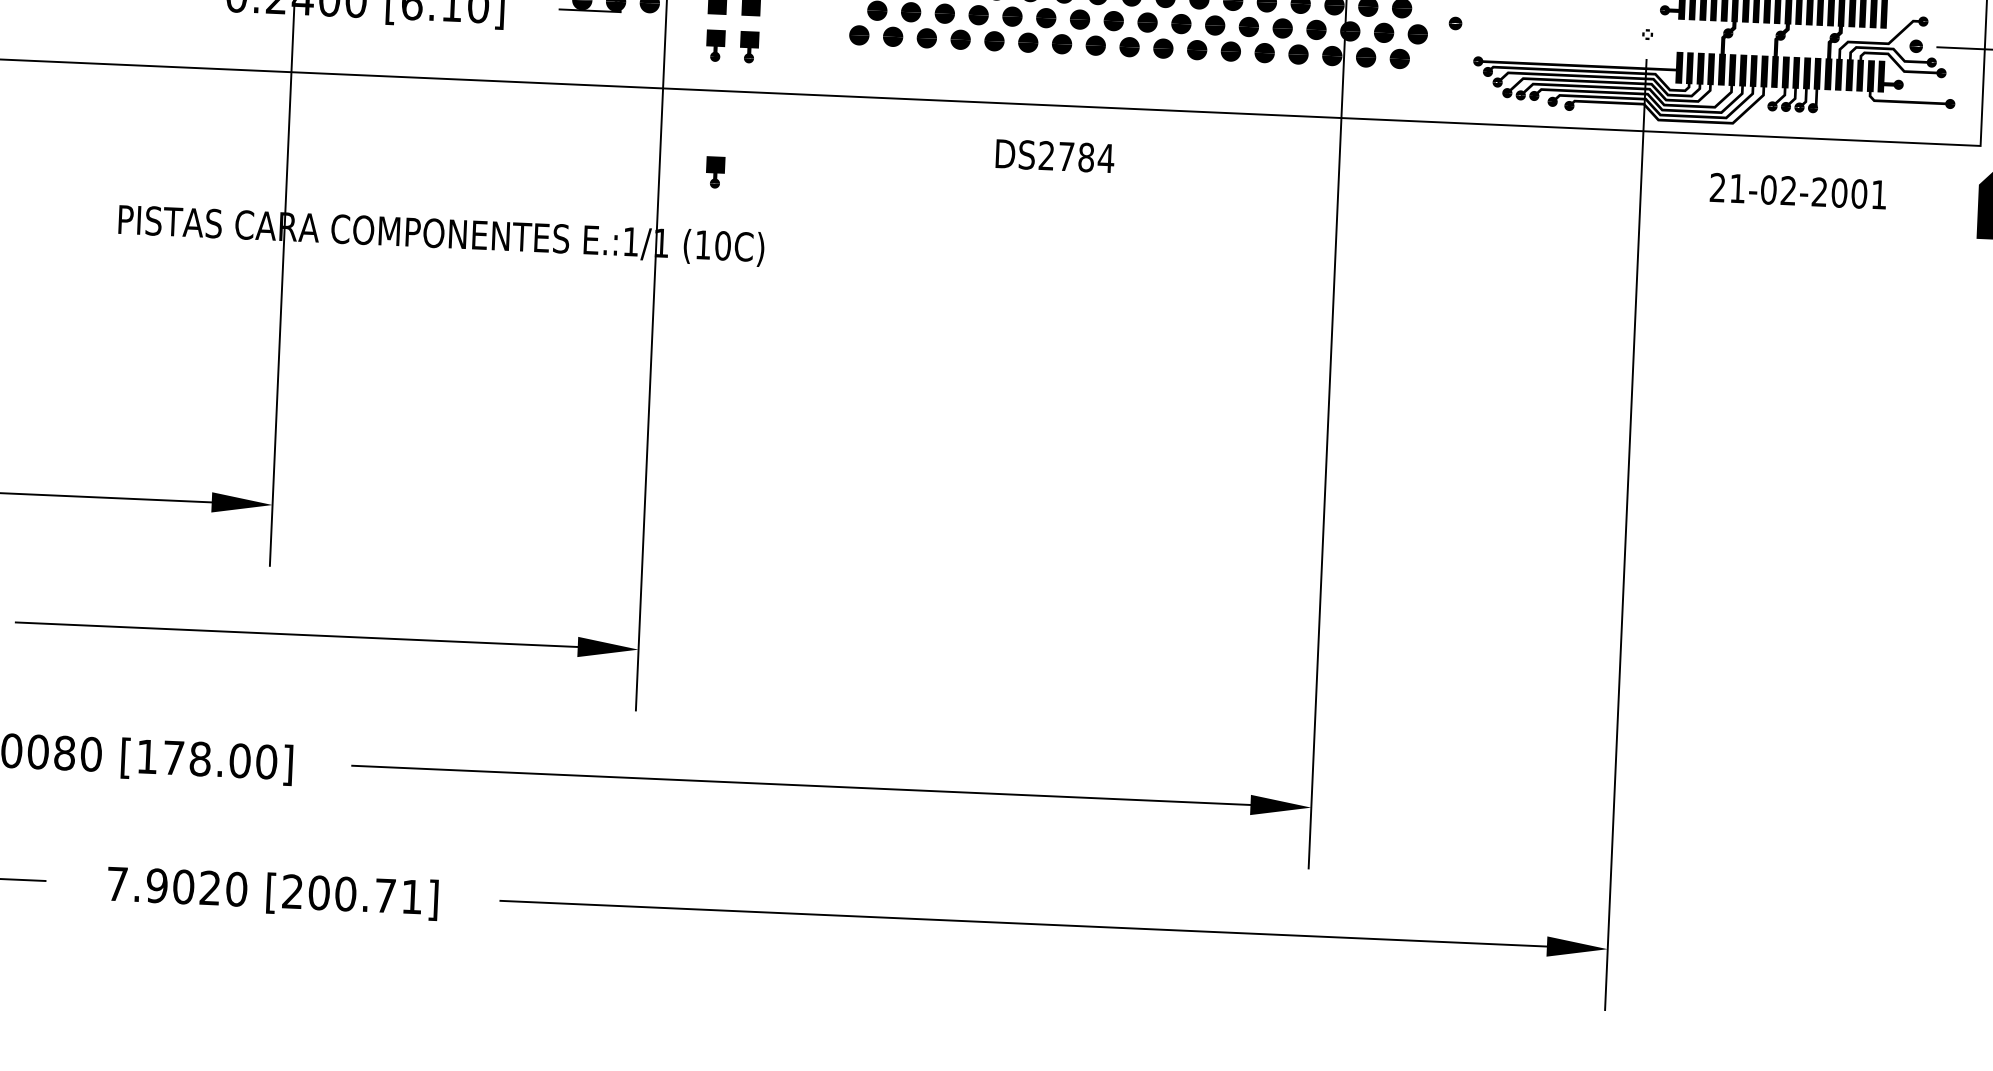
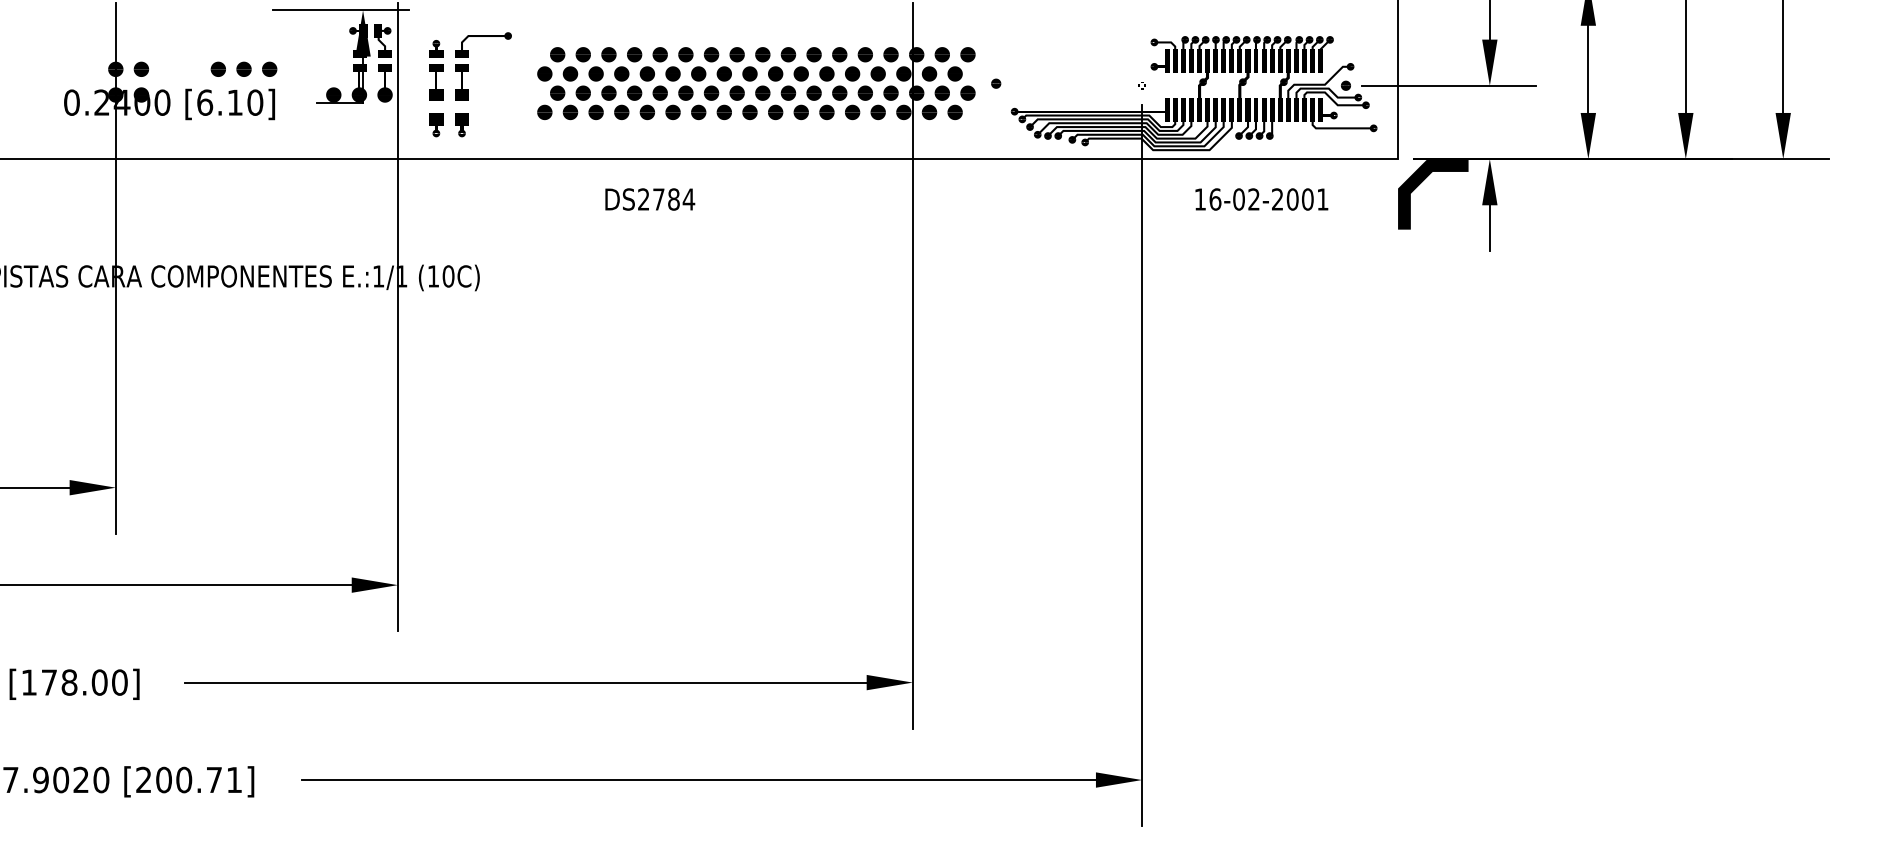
text: (1055, 156) -> (650, 199), moved
part: (715, 173) -> (440, 221), removed
text: (1727, 188) -> (1207, 199), 21-02-2001 -> 16-02-2001

